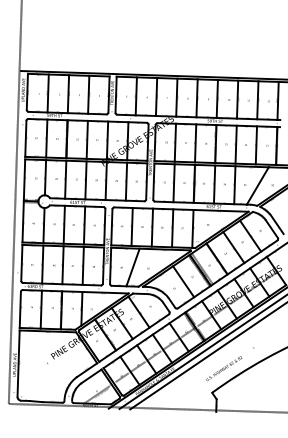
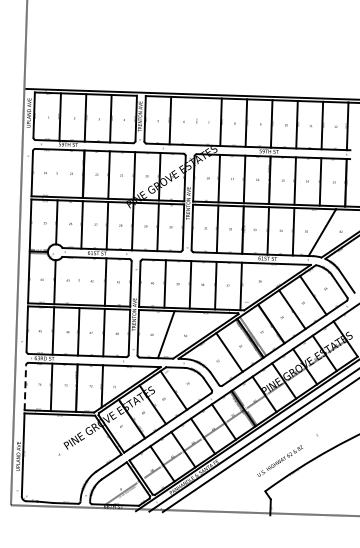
line: (156, 97) -> (195, 121), removed
line: (46, 138) -> (58, 173), removed
line: (64, 224) -> (80, 281), removed
line: (20, 309) -> (25, 387), solid -> dashed

